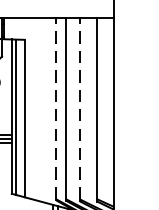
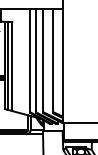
line: (57, 107) -> (30, 60), dashed -> solid
line: (80, 107) -> (43, 60), dashed -> solid

